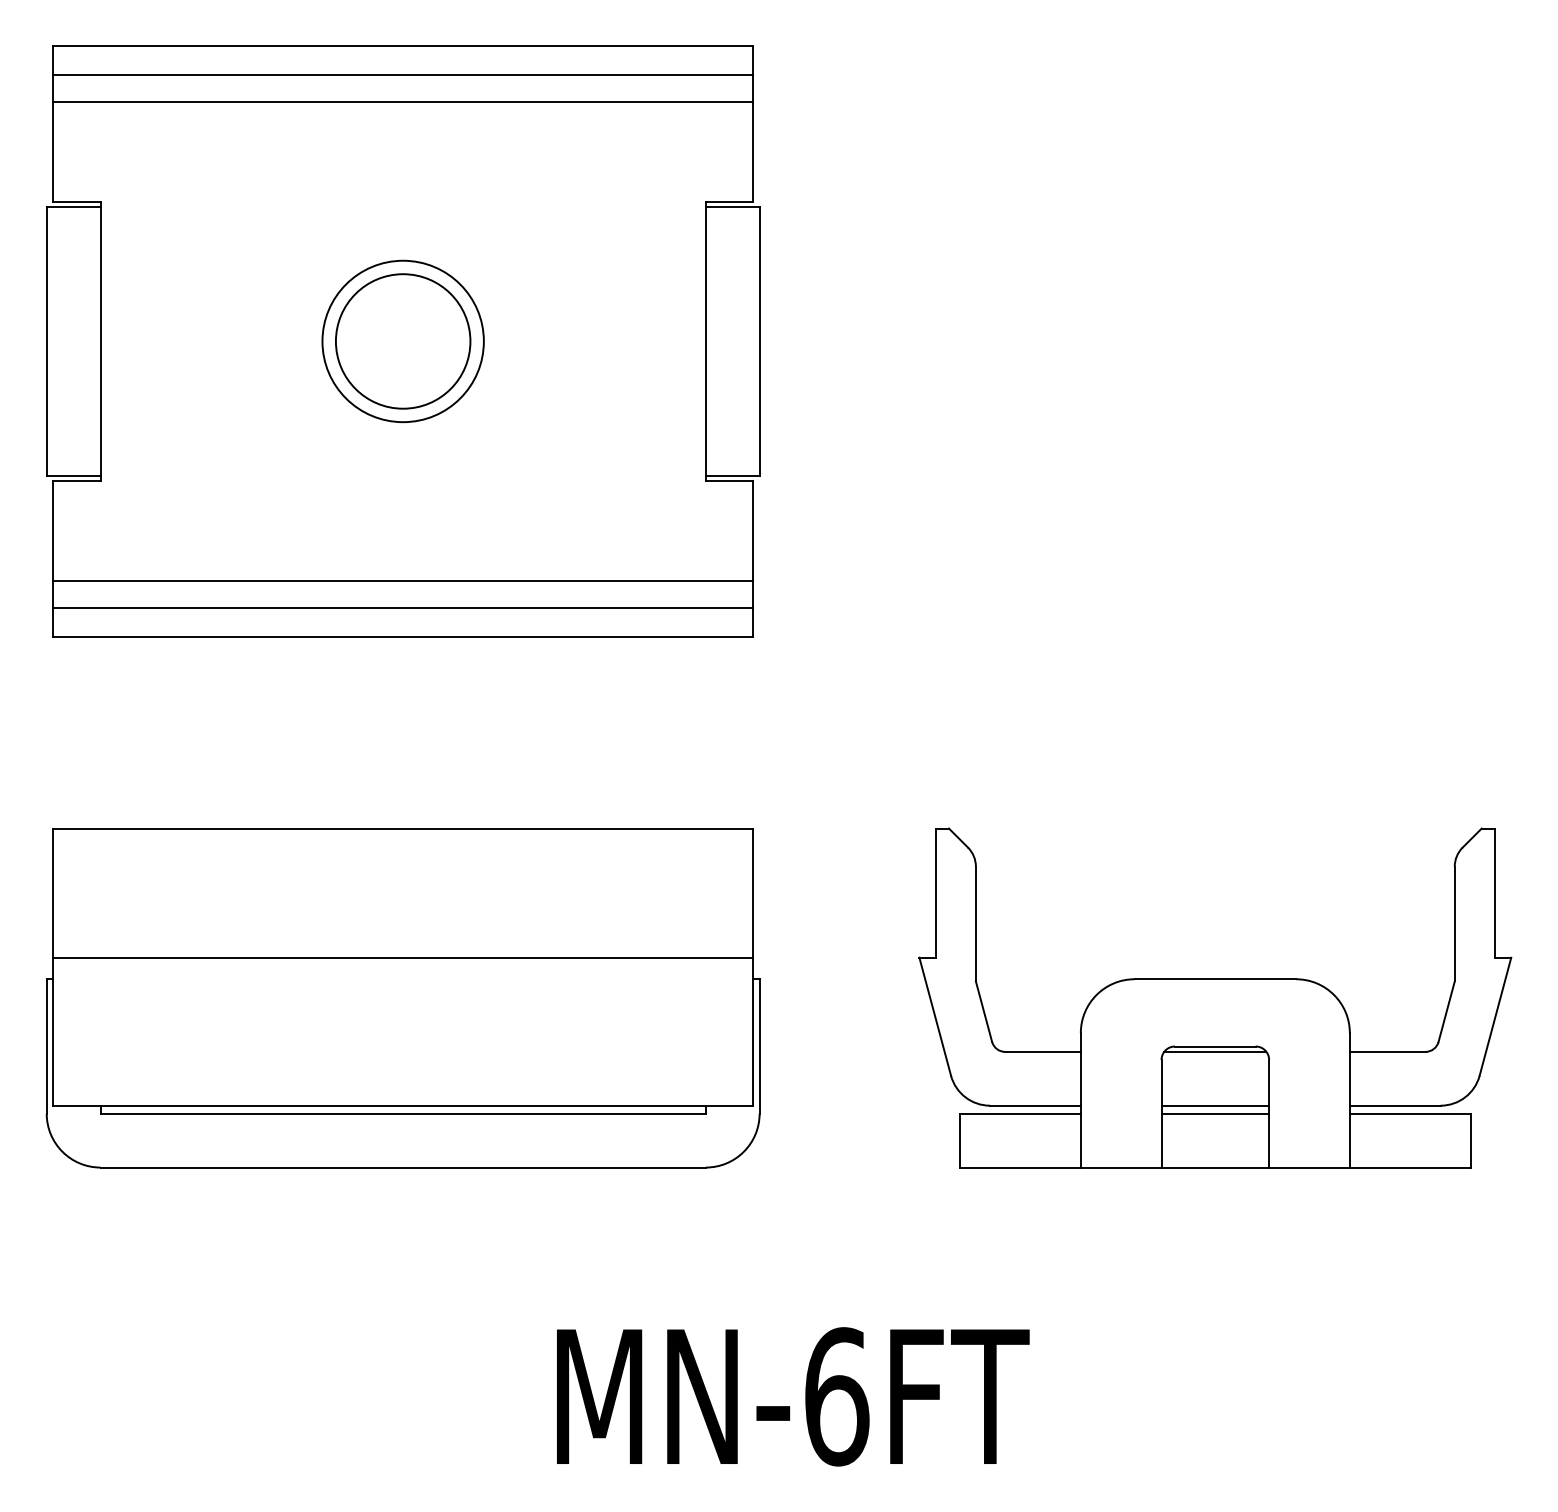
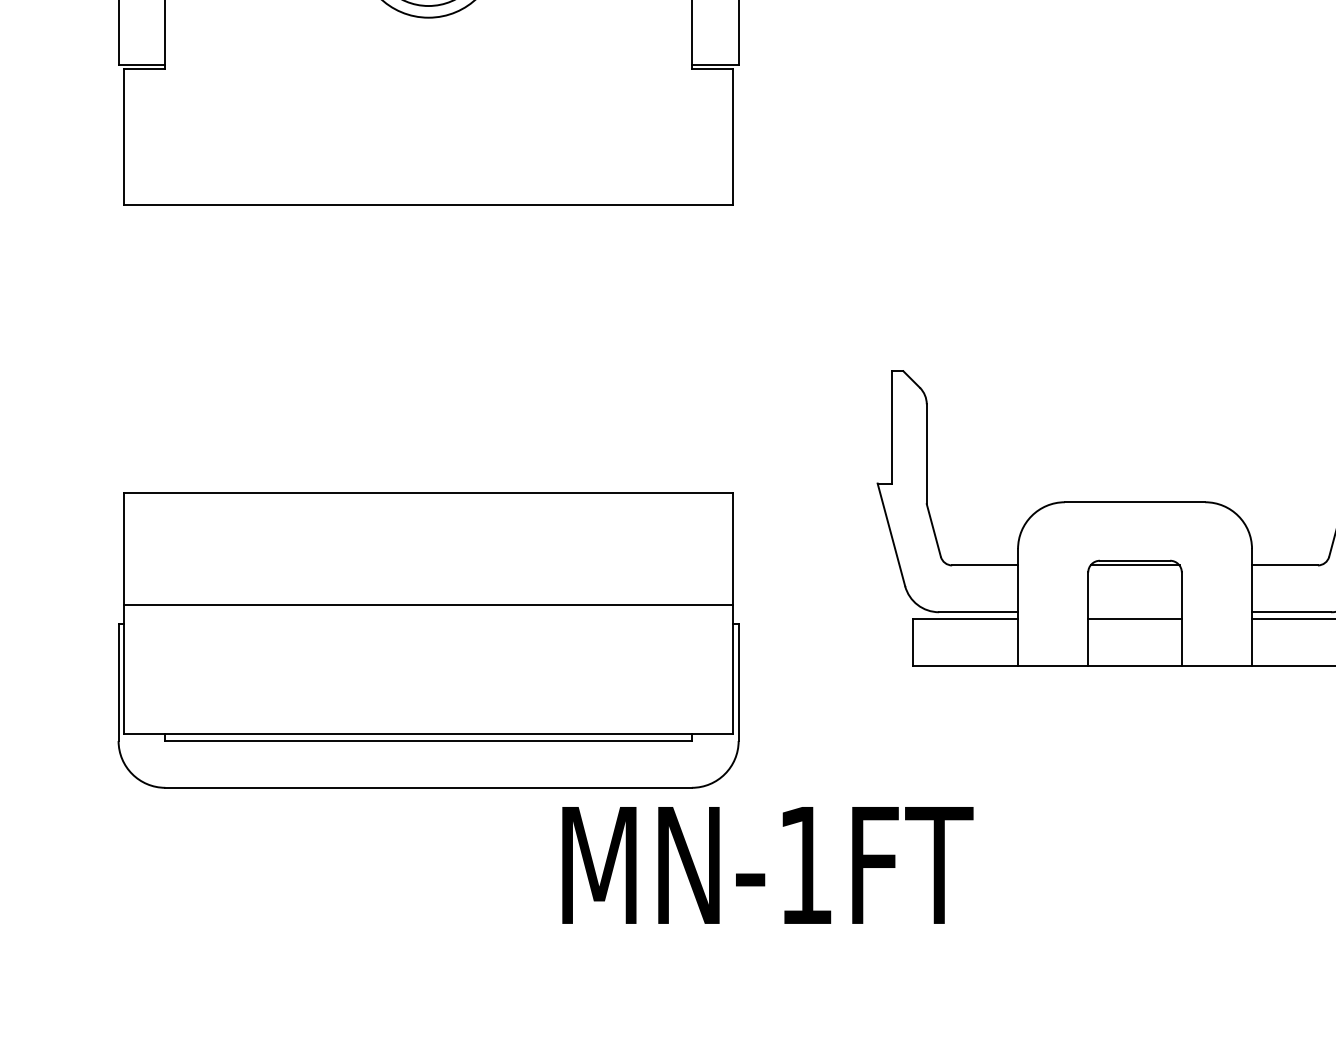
line: (402, 580) -> (428, 155), removed
line: (402, 607) -> (428, 178), removed
part: (402, 998) -> (428, 640), moved
line: (1215, 1105) -> (1135, 612), removed
text: (837, 1396) -> (806, 865), MN-6FT -> MN-1FT

